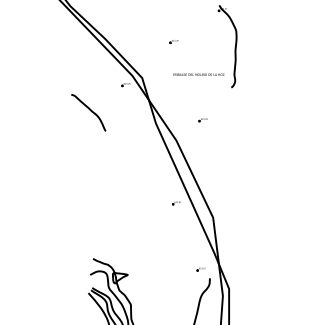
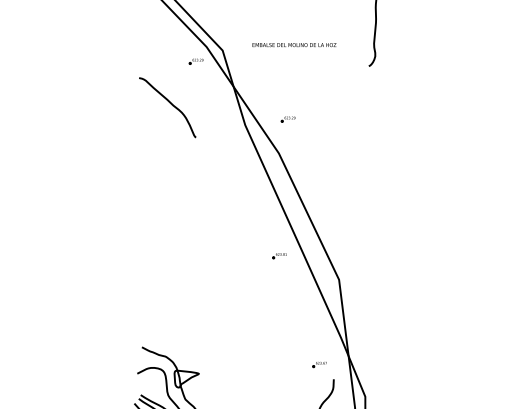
text: (198, 74) -> (293, 44), moved
curve: (89, 110) -> (168, 103), moved
part: (202, 120) -> (287, 120), moved

